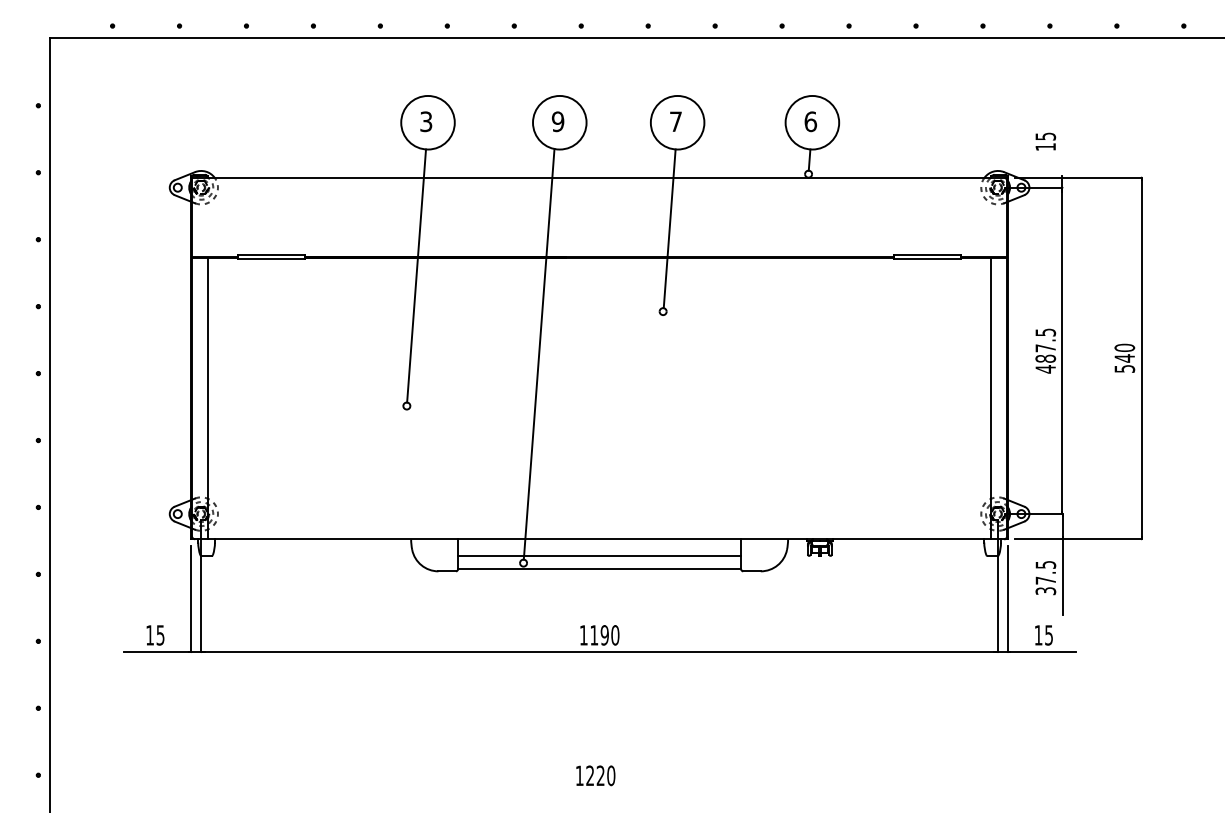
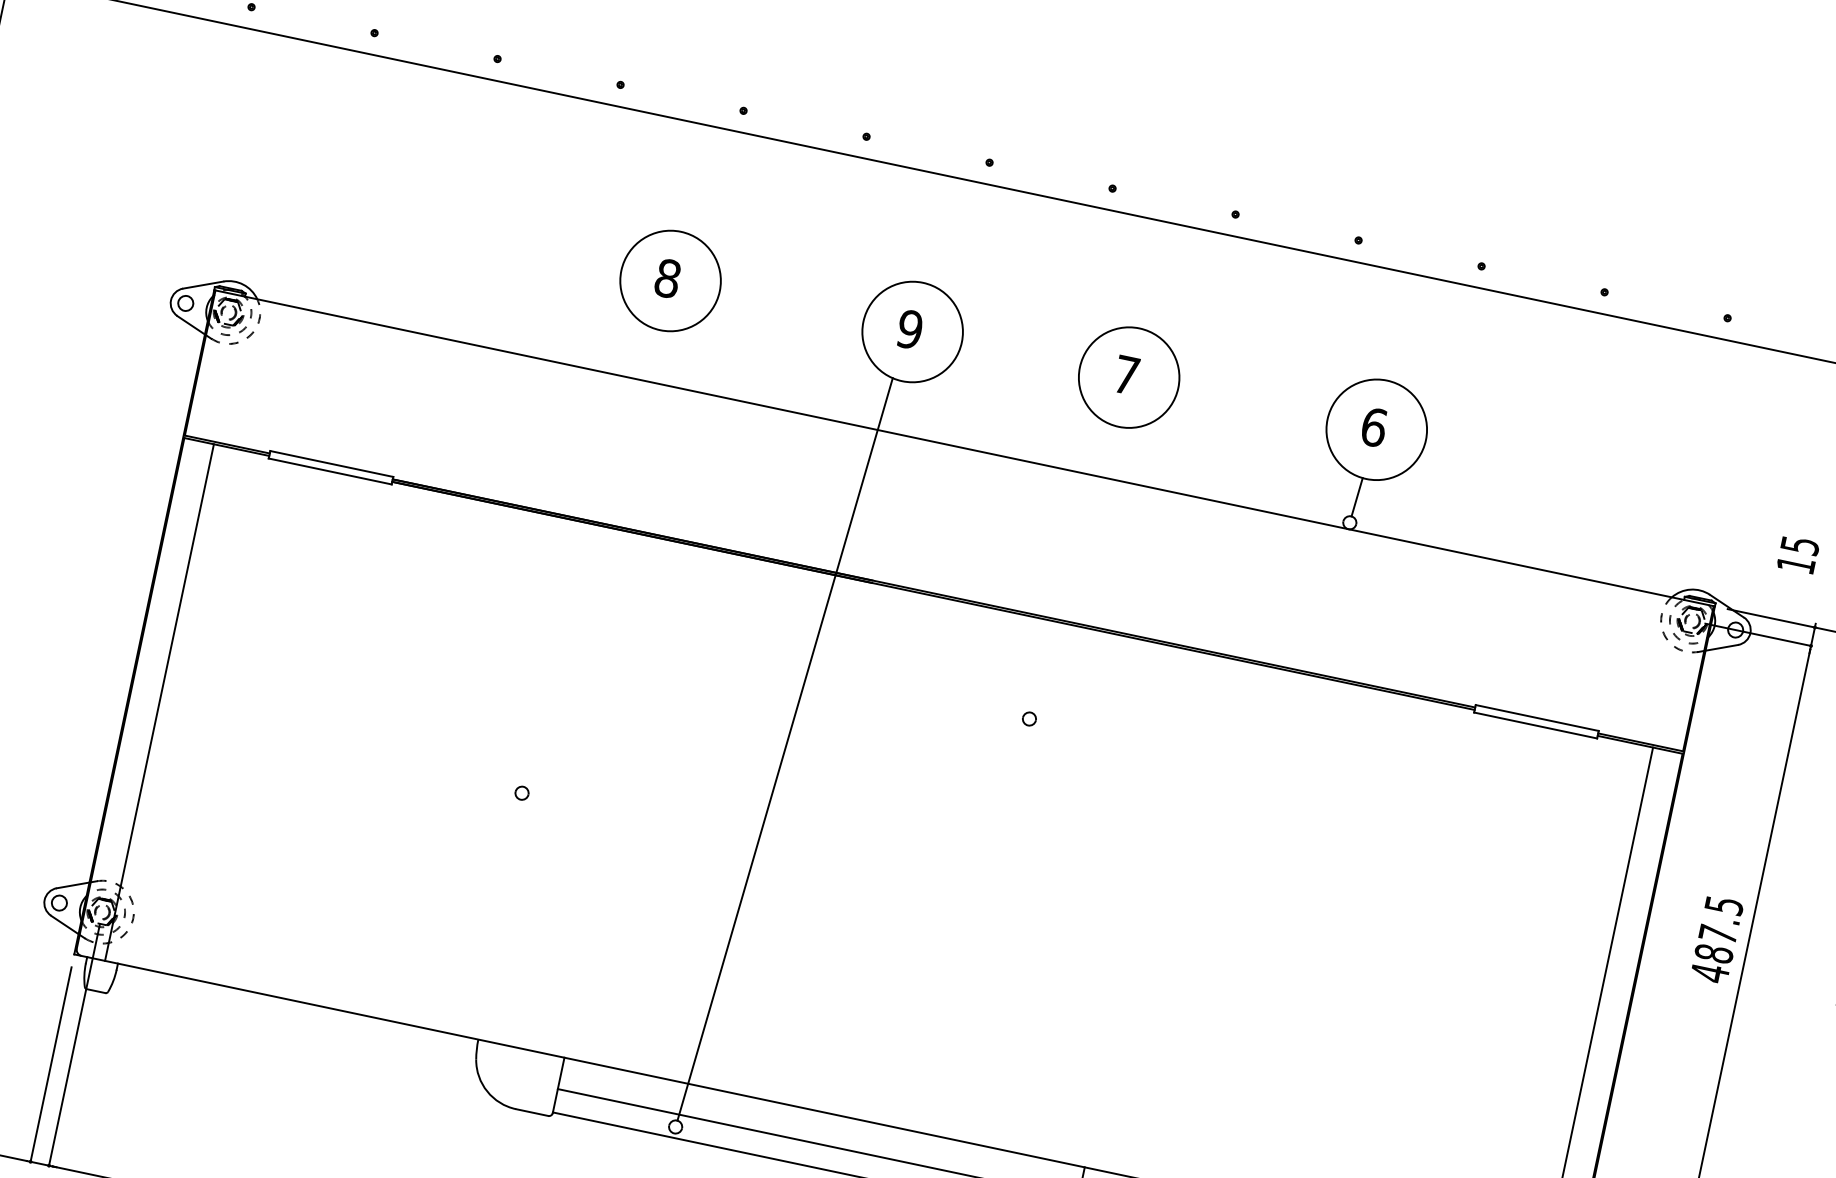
text: (426, 121) -> (668, 278), 3 -> 8
line: (669, 228) -> (1073, 568), removed
line: (416, 275) -> (590, 557), removed

